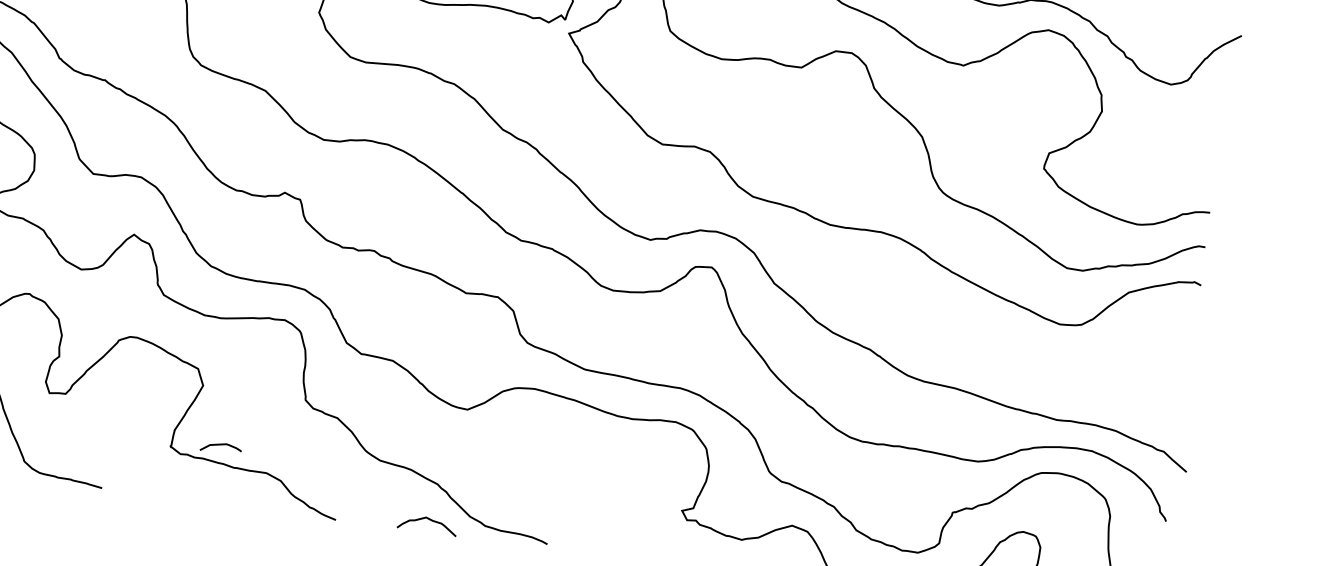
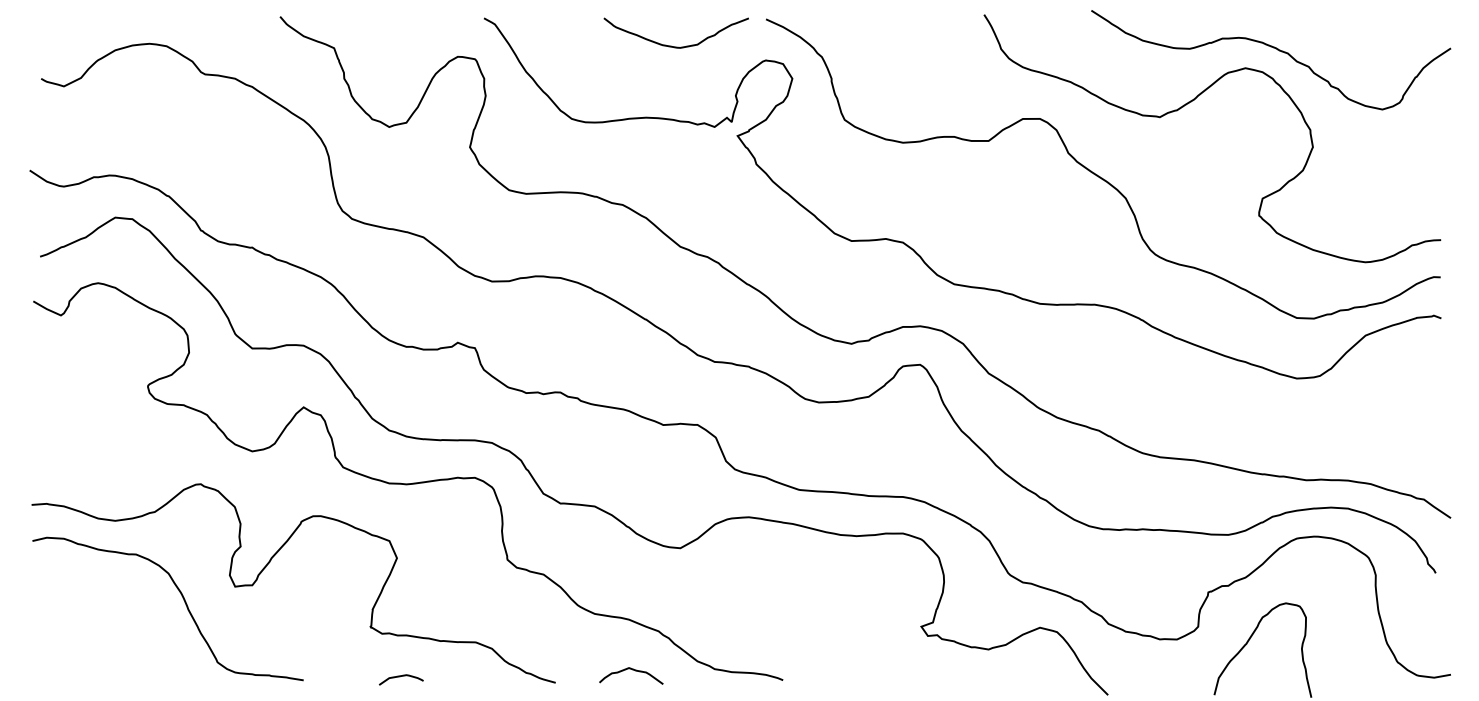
curve: (220, 445) -> (400, 677), moved
curve: (429, 520) -> (632, 670), moved

